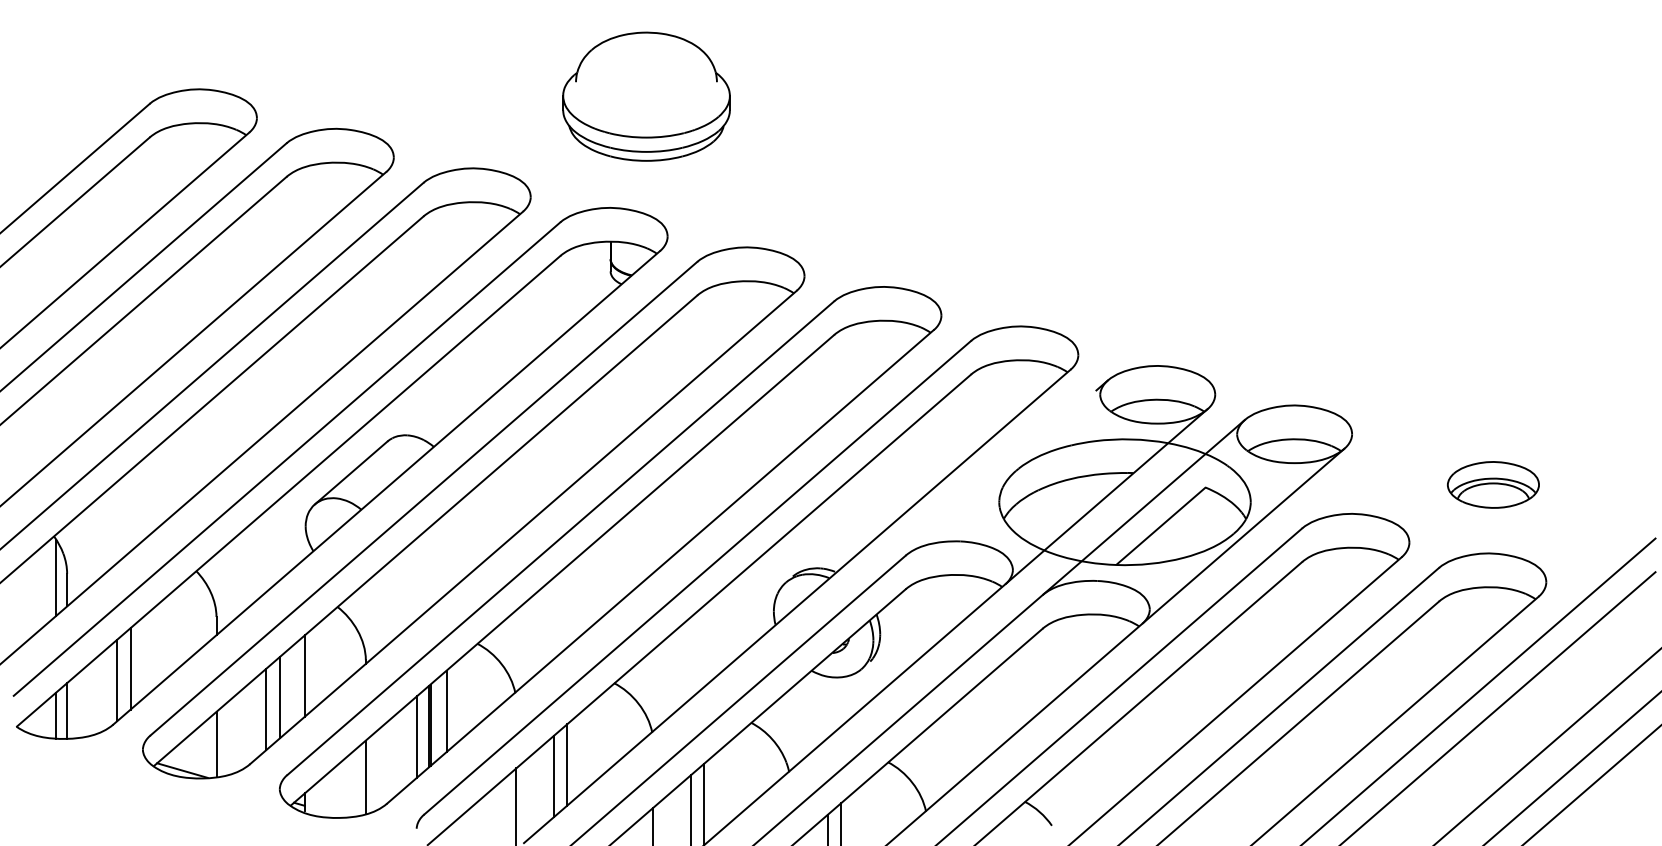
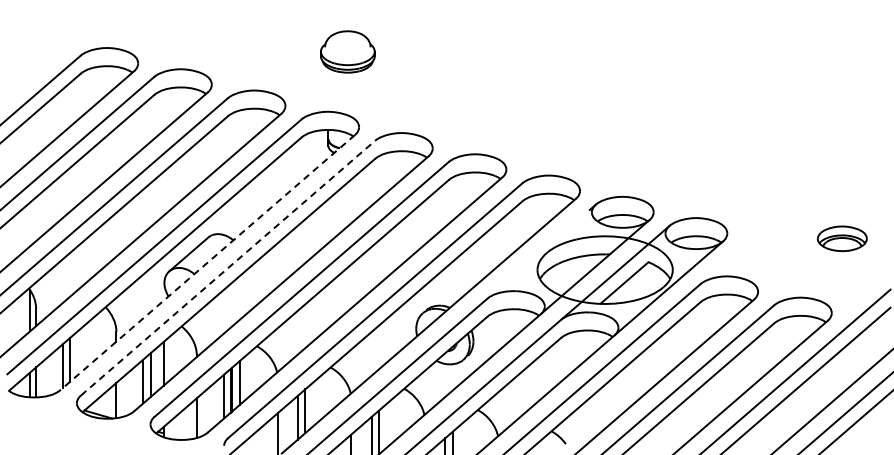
part: (646, 95) -> (347, 51), size x0.6
part: (1493, 484) -> (842, 238), moved
line: (385, 488) -> (207, 262), solid -> dashed
line: (424, 497) -> (228, 267), solid -> dashed

